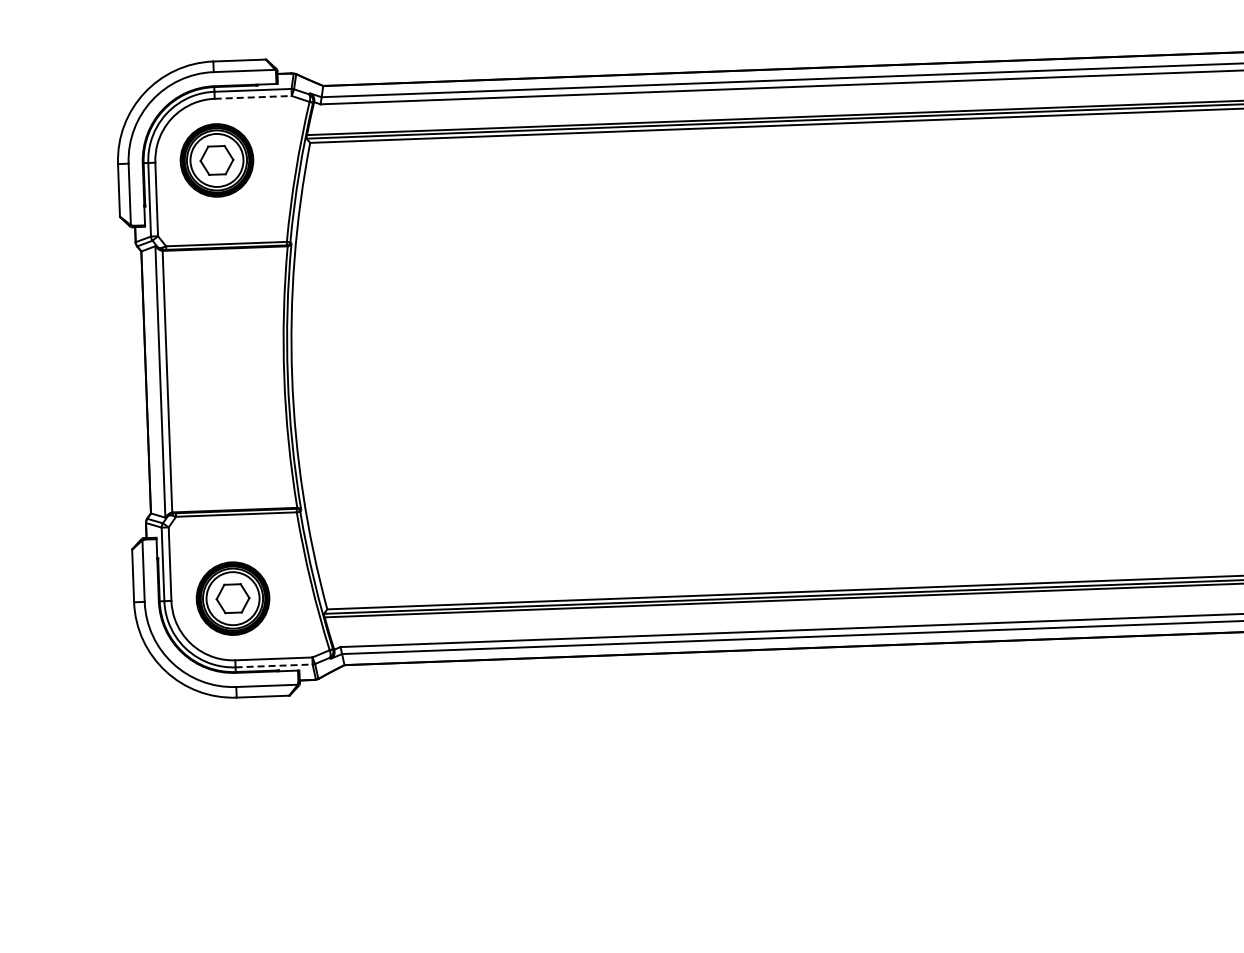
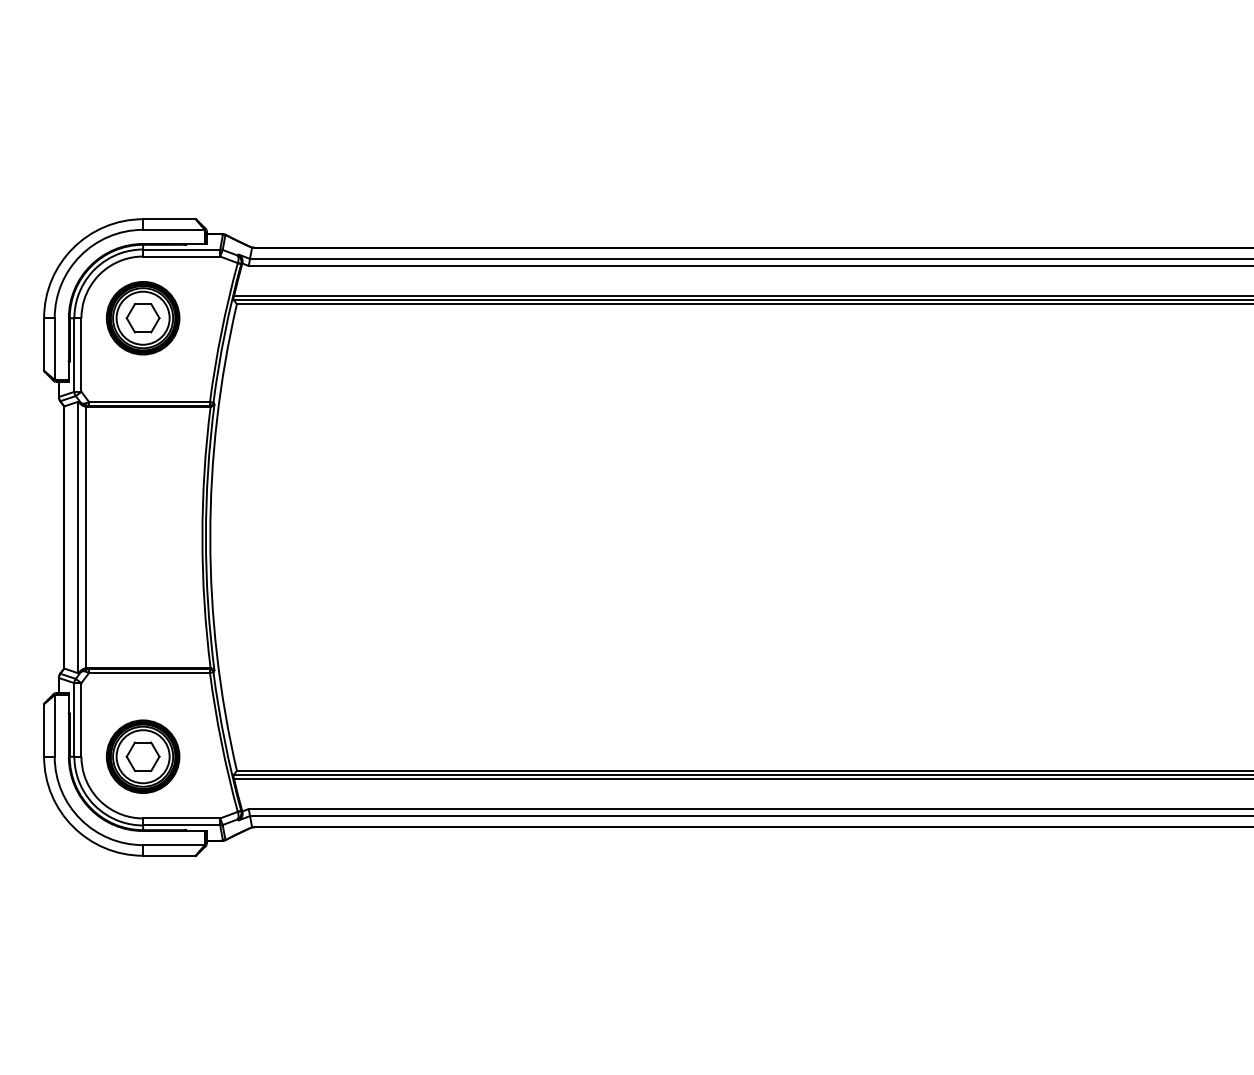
line: (253, 97) -> (181, 256), dashed -> solid
line: (273, 665) -> (181, 825), dashed -> solid

